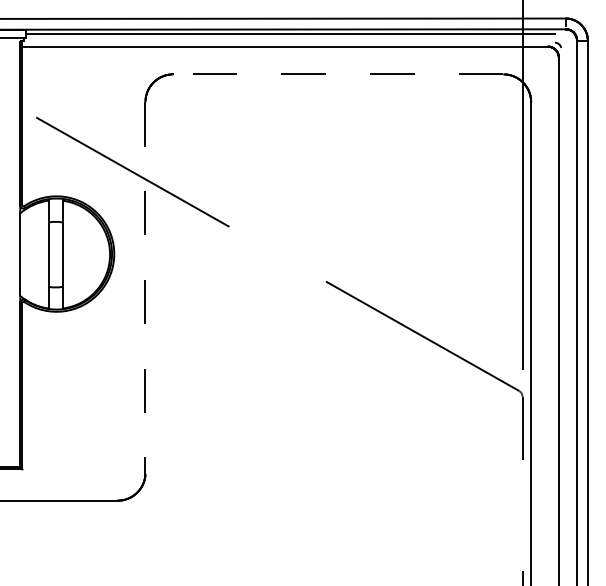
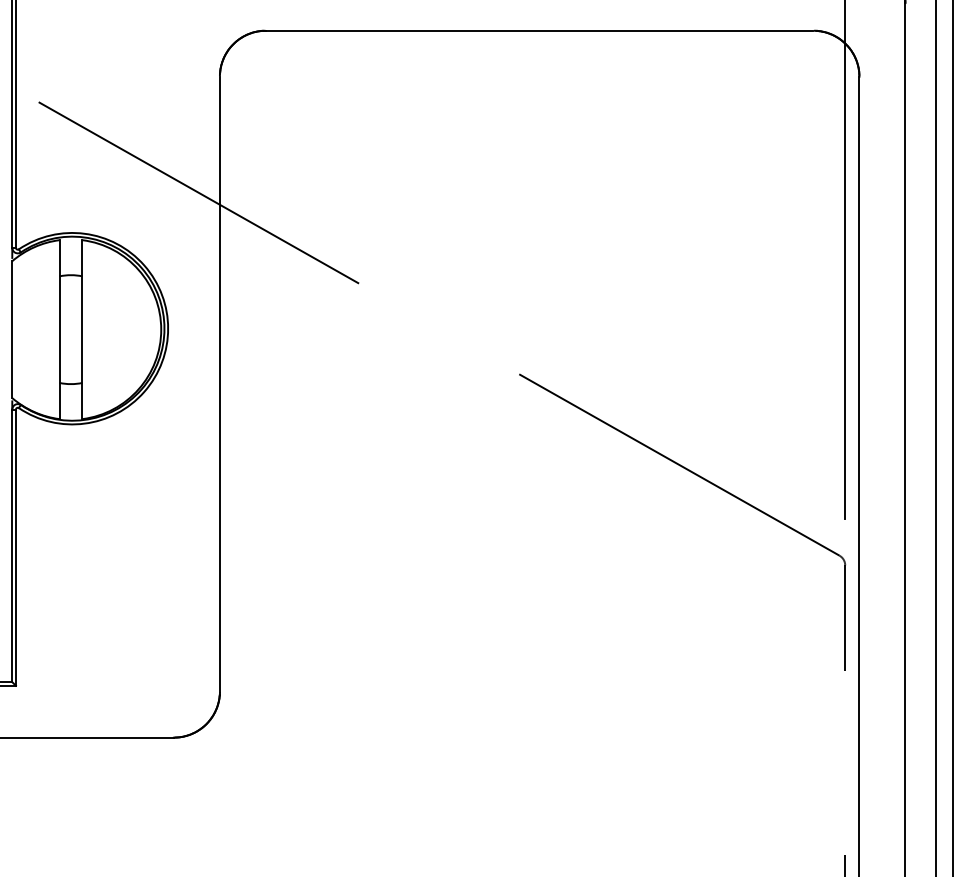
line: (337, 74) -> (538, 30), dashed -> solid
line: (145, 288) -> (219, 385), dashed -> solid

